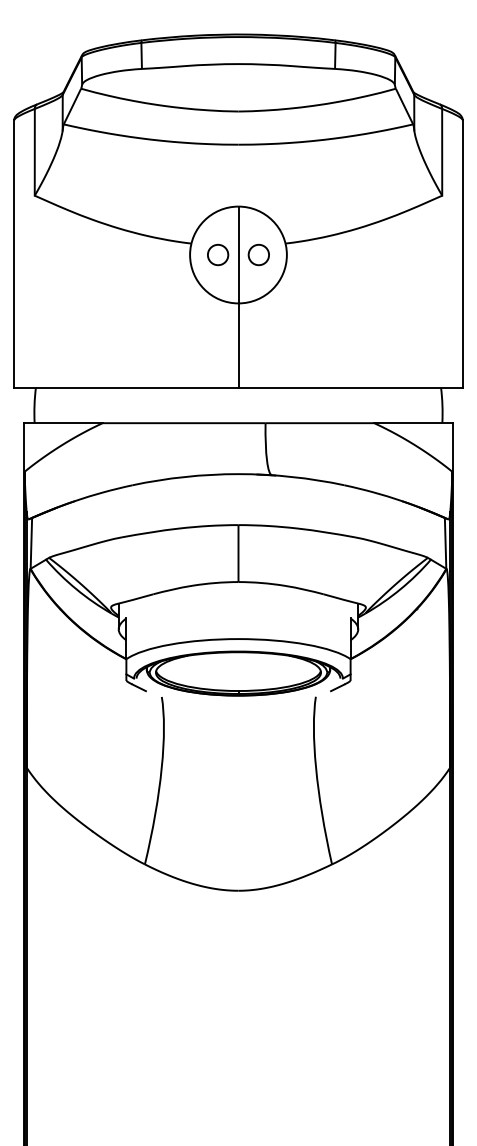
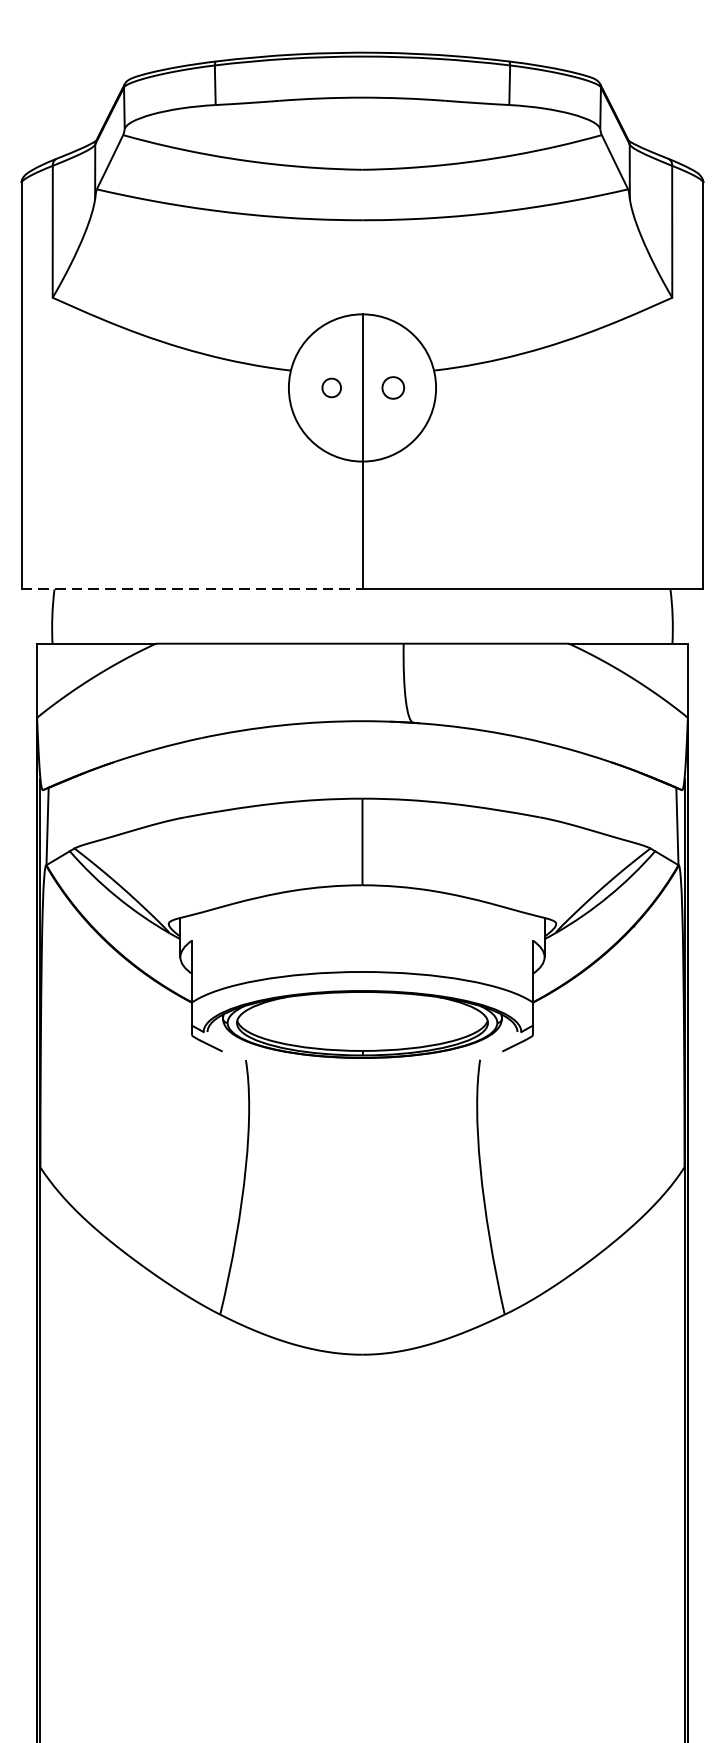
part: (218, 254) -> (332, 387), size x0.6
part: (258, 254) -> (392, 387), size x0.7
line: (126, 387) -> (192, 589), solid -> dashed

